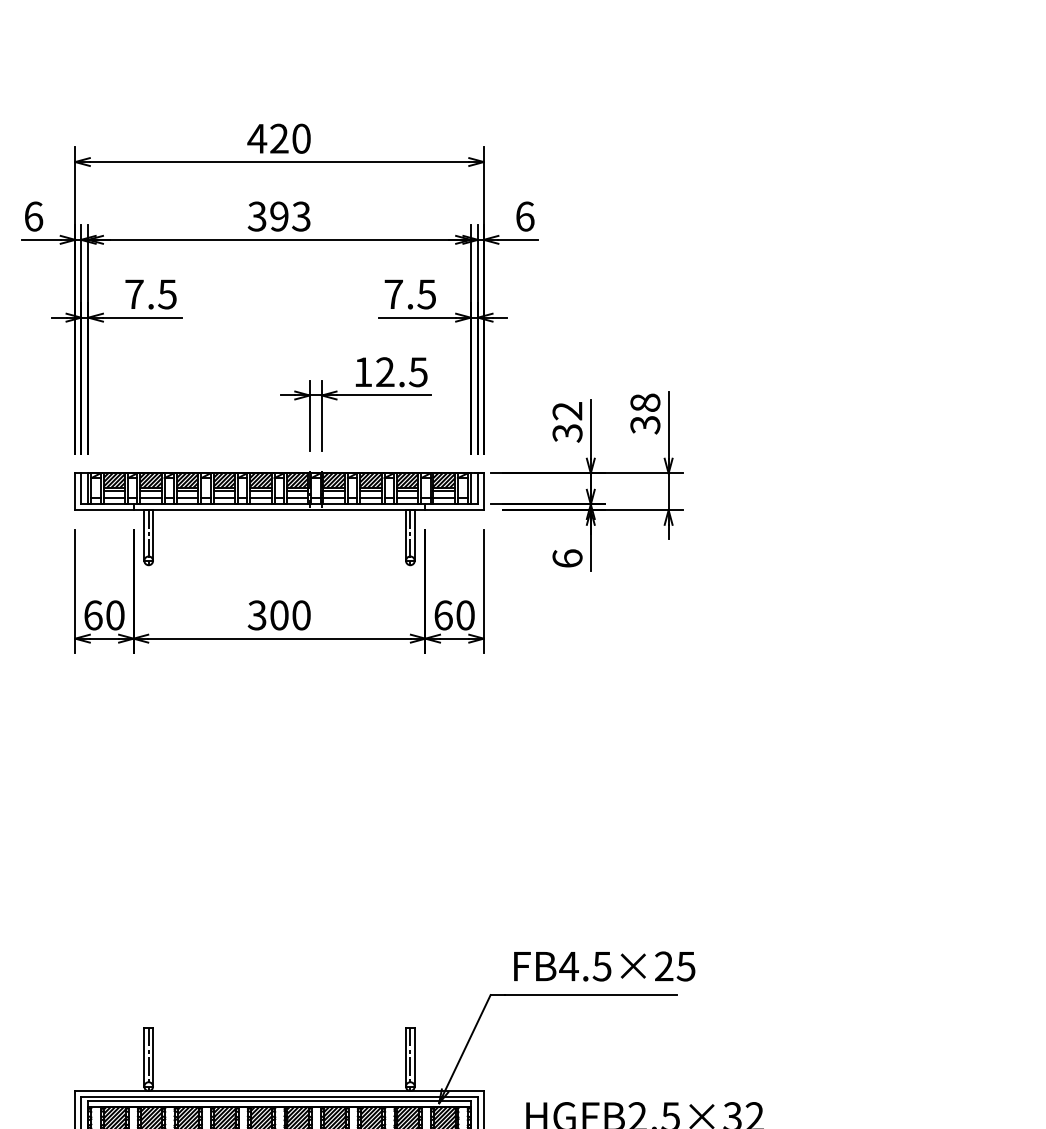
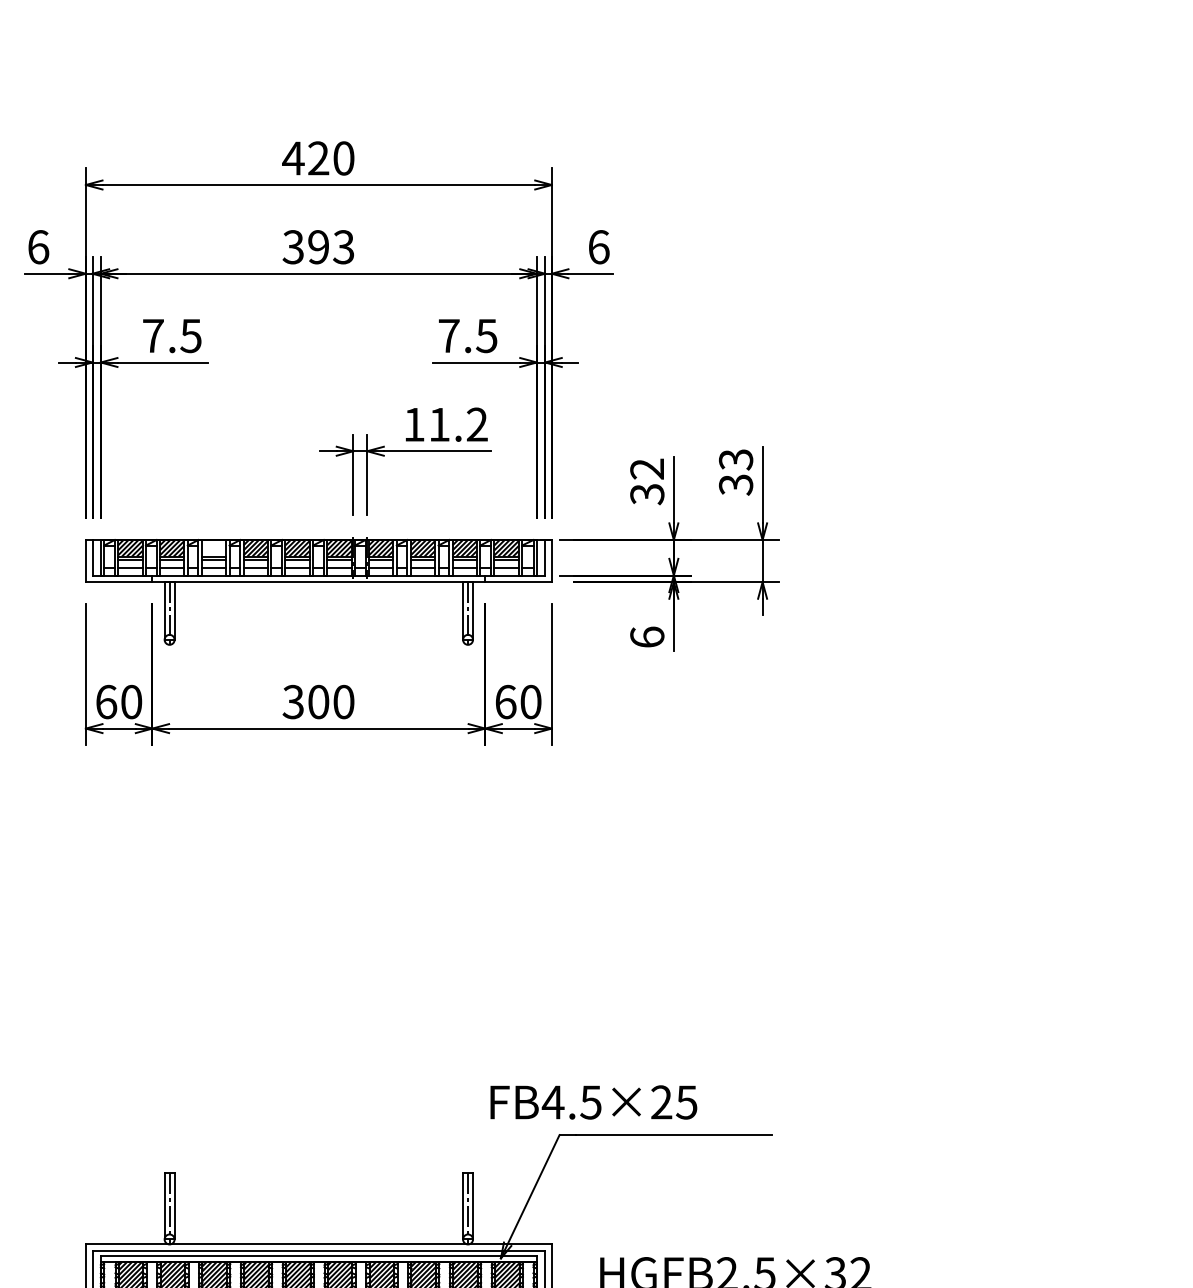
text: (401, 372) -> (457, 425), 12.5 -> 11.2
text: (645, 402) -> (736, 459), 38 -> 33
hatch: (187, 480) -> (213, 548), removed
text: (604, 966) -> (593, 1102), moved

